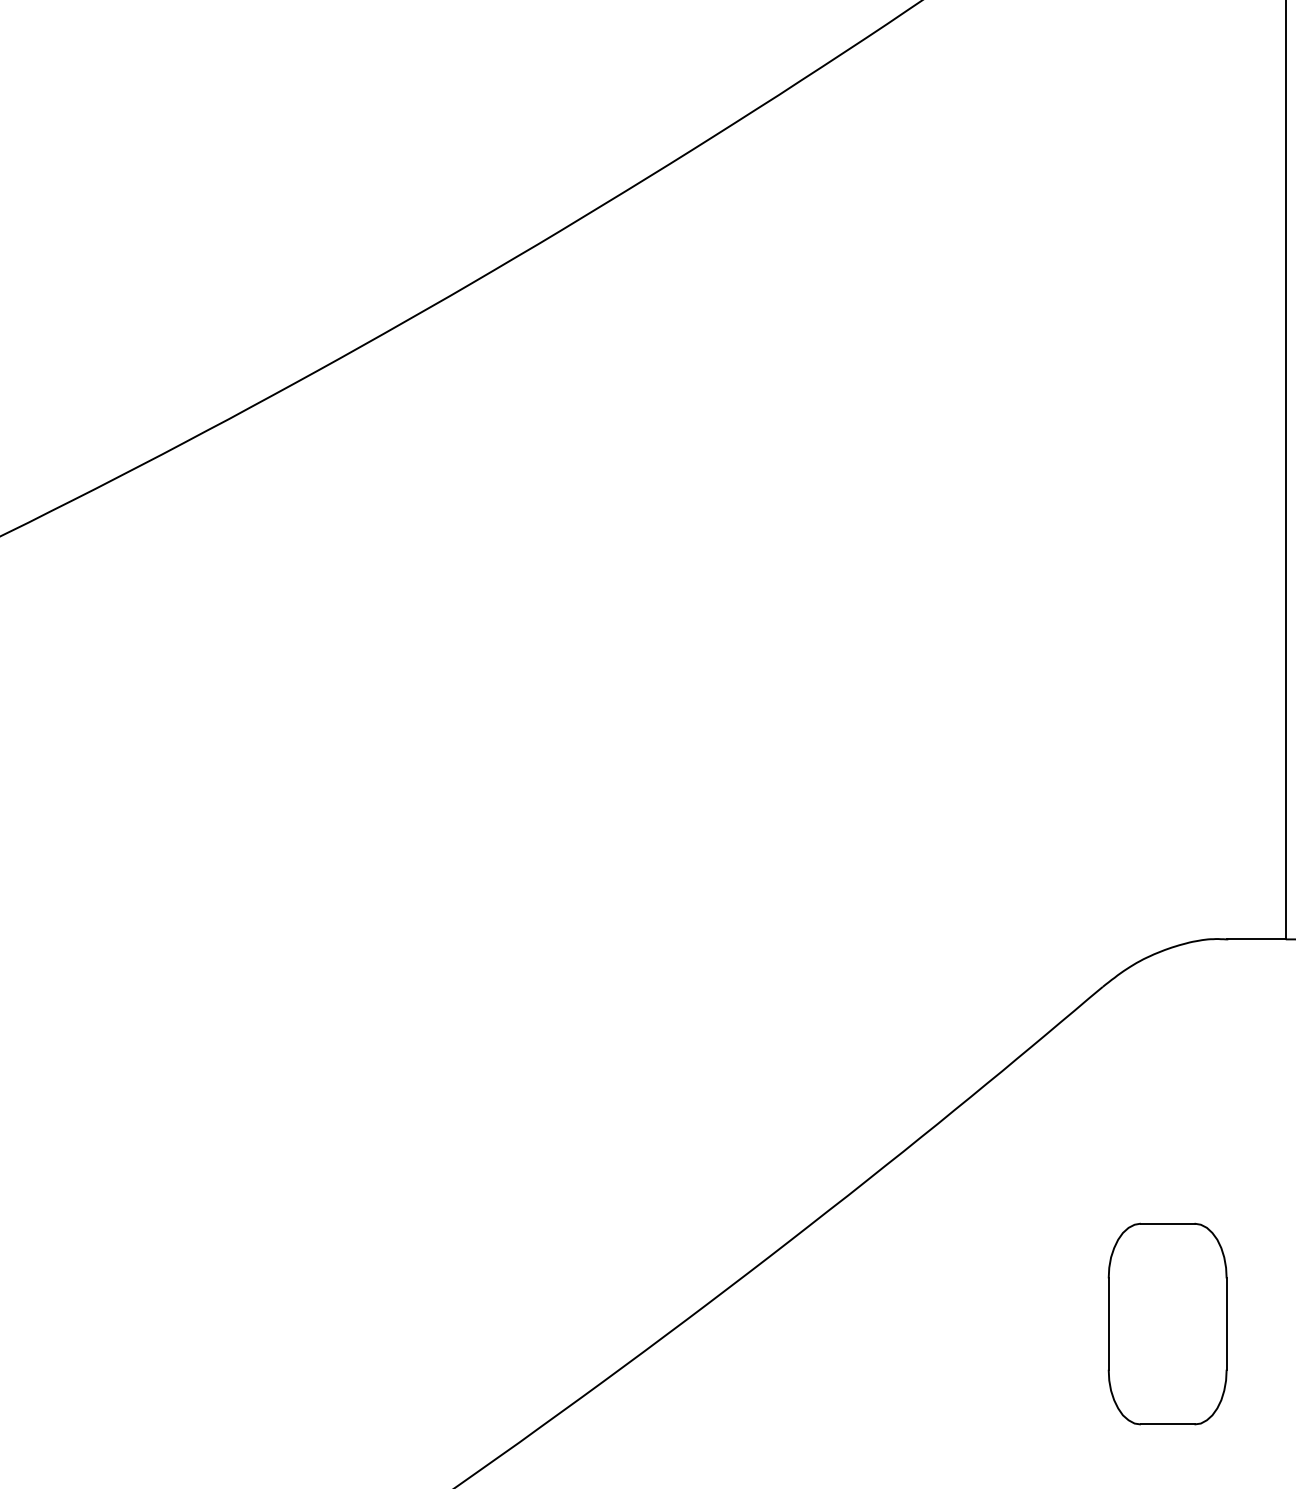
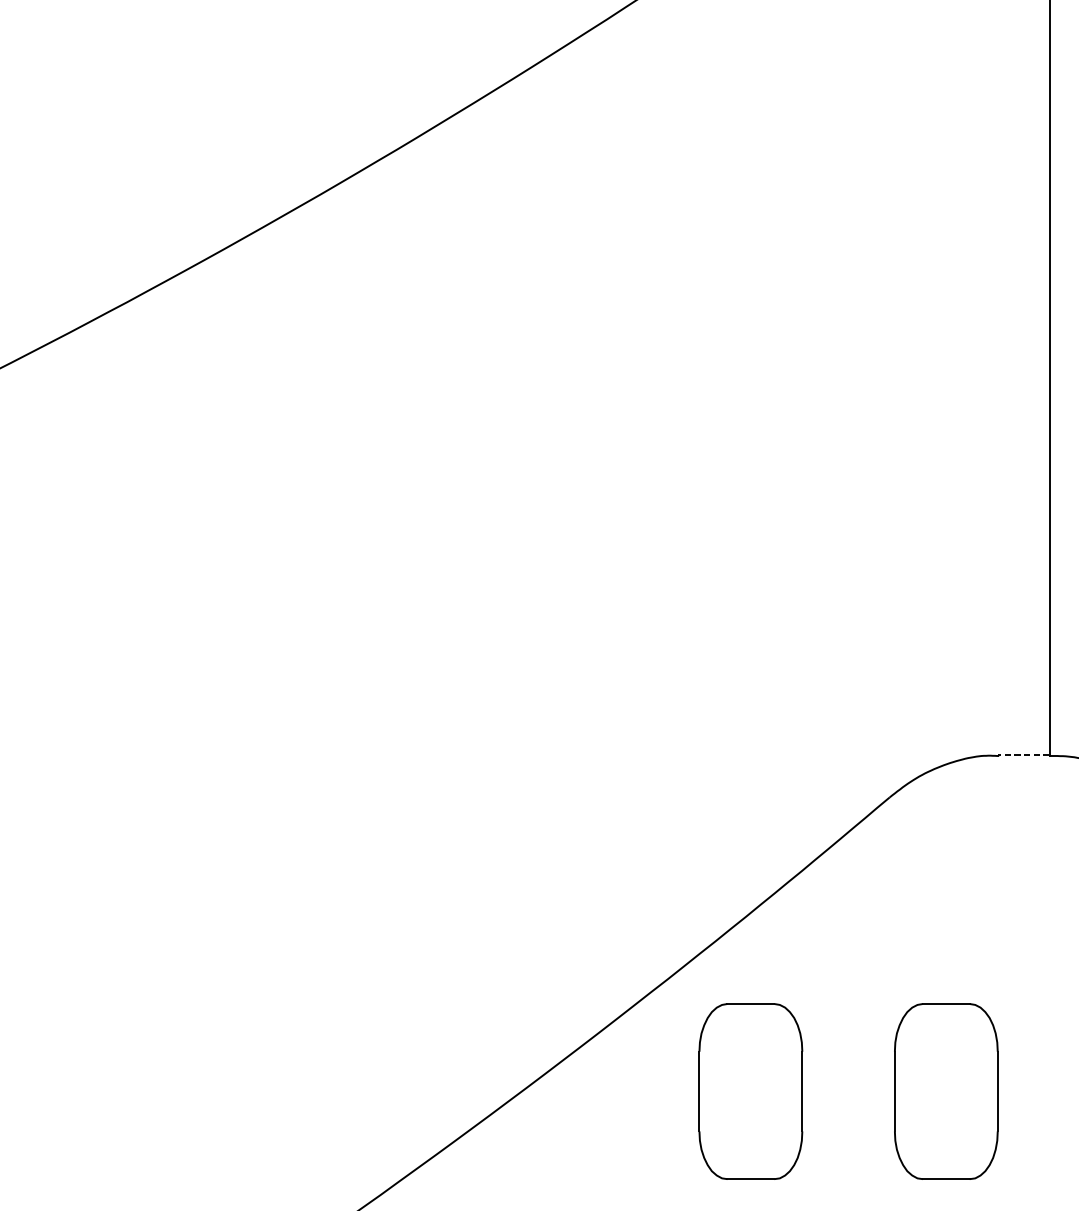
line: (1255, 938) -> (1022, 755), solid -> dashed
part: (943, 1323) -> (750, 1091), added

